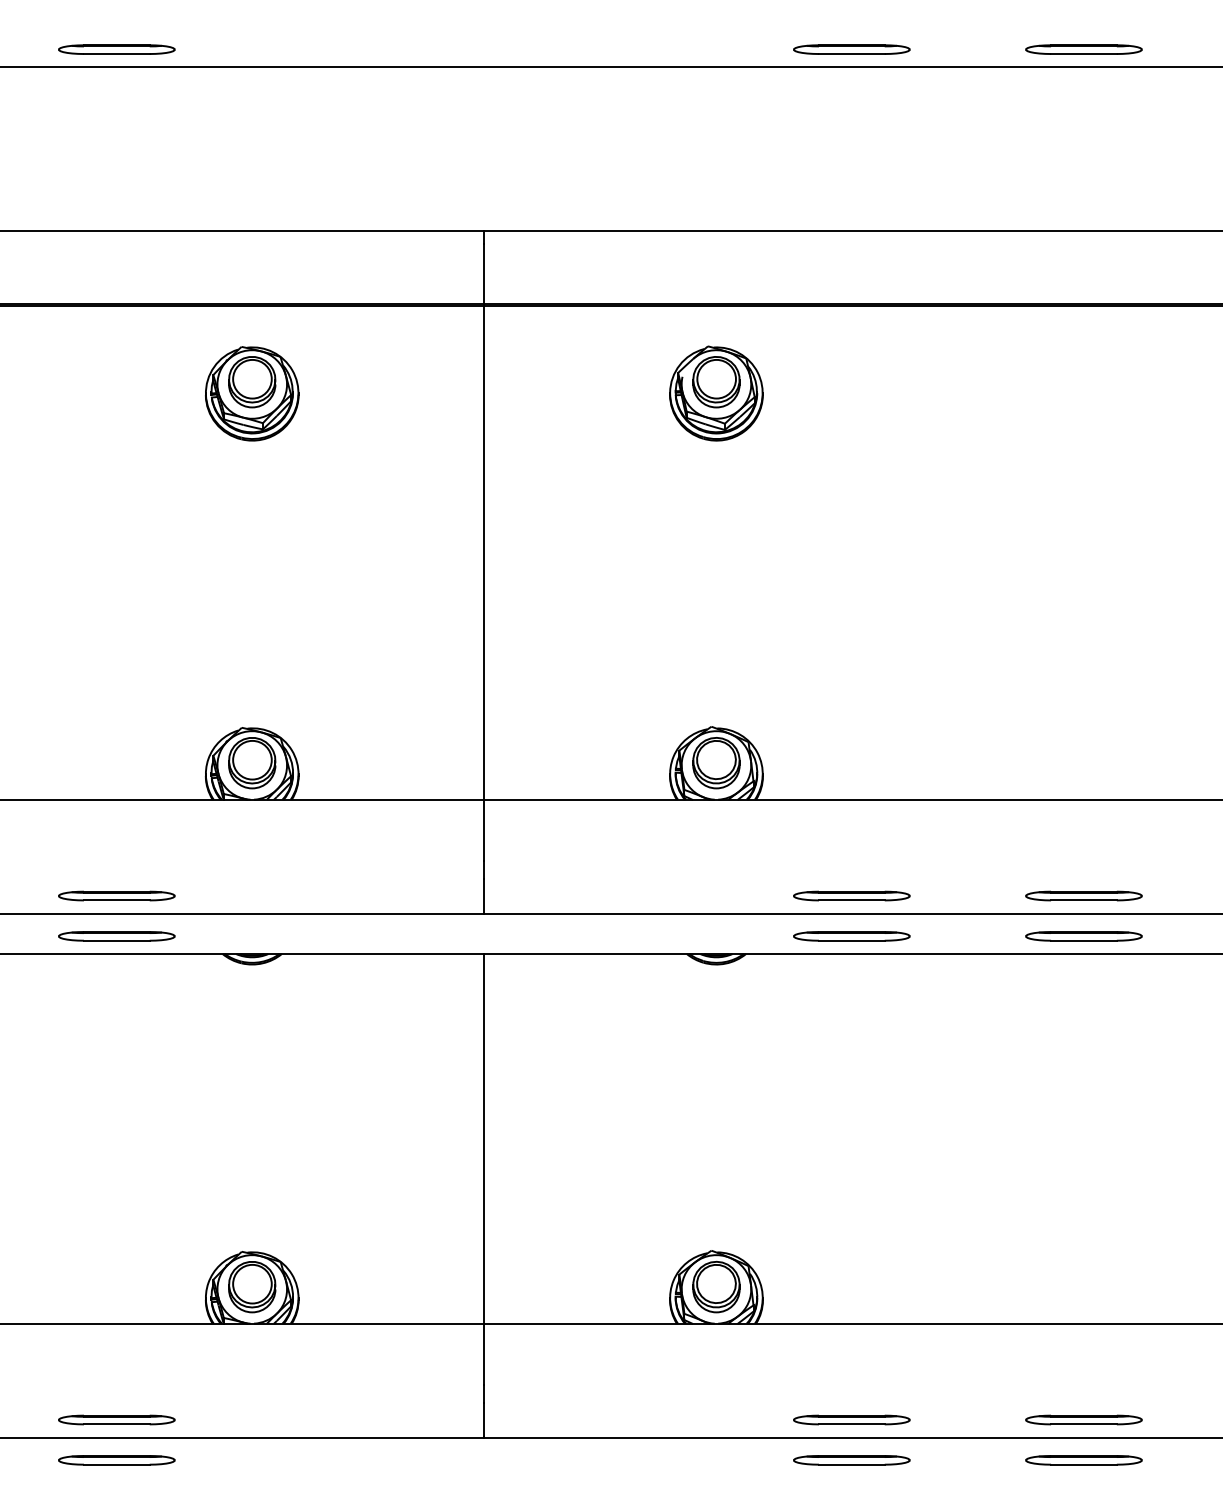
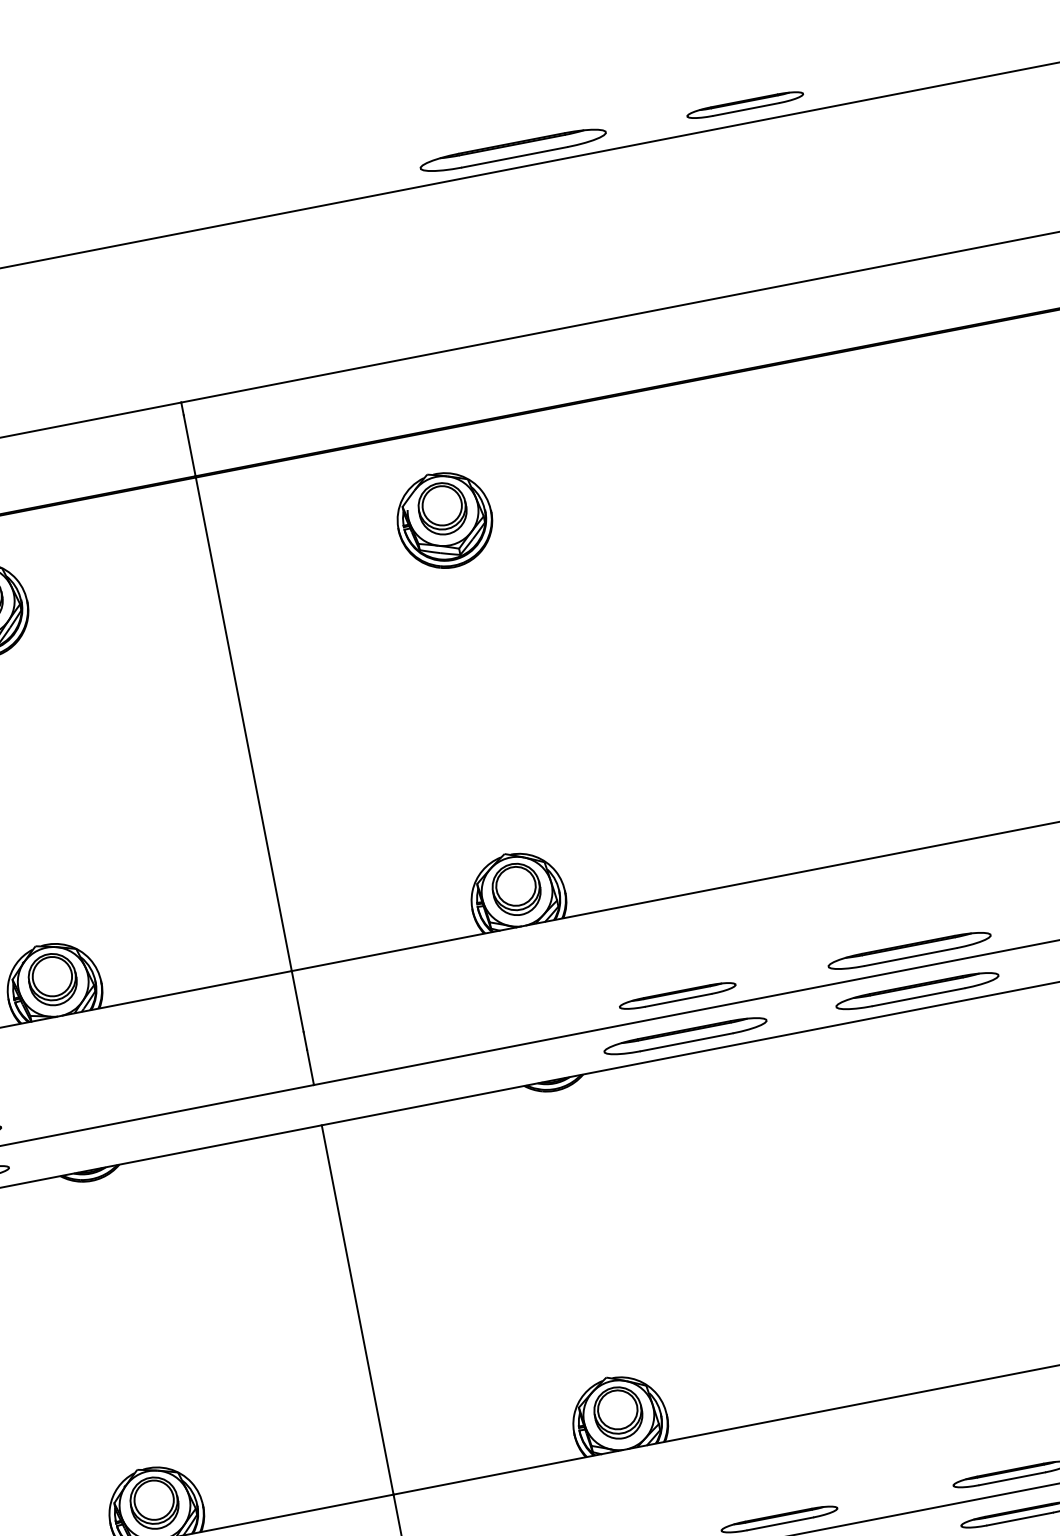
part: (851, 49) -> (512, 150), size x1.6
part: (1083, 895) -> (909, 950), size x1.4
part: (851, 936) -> (685, 1036), size x1.4
part: (1083, 936) -> (917, 991), size x1.4

